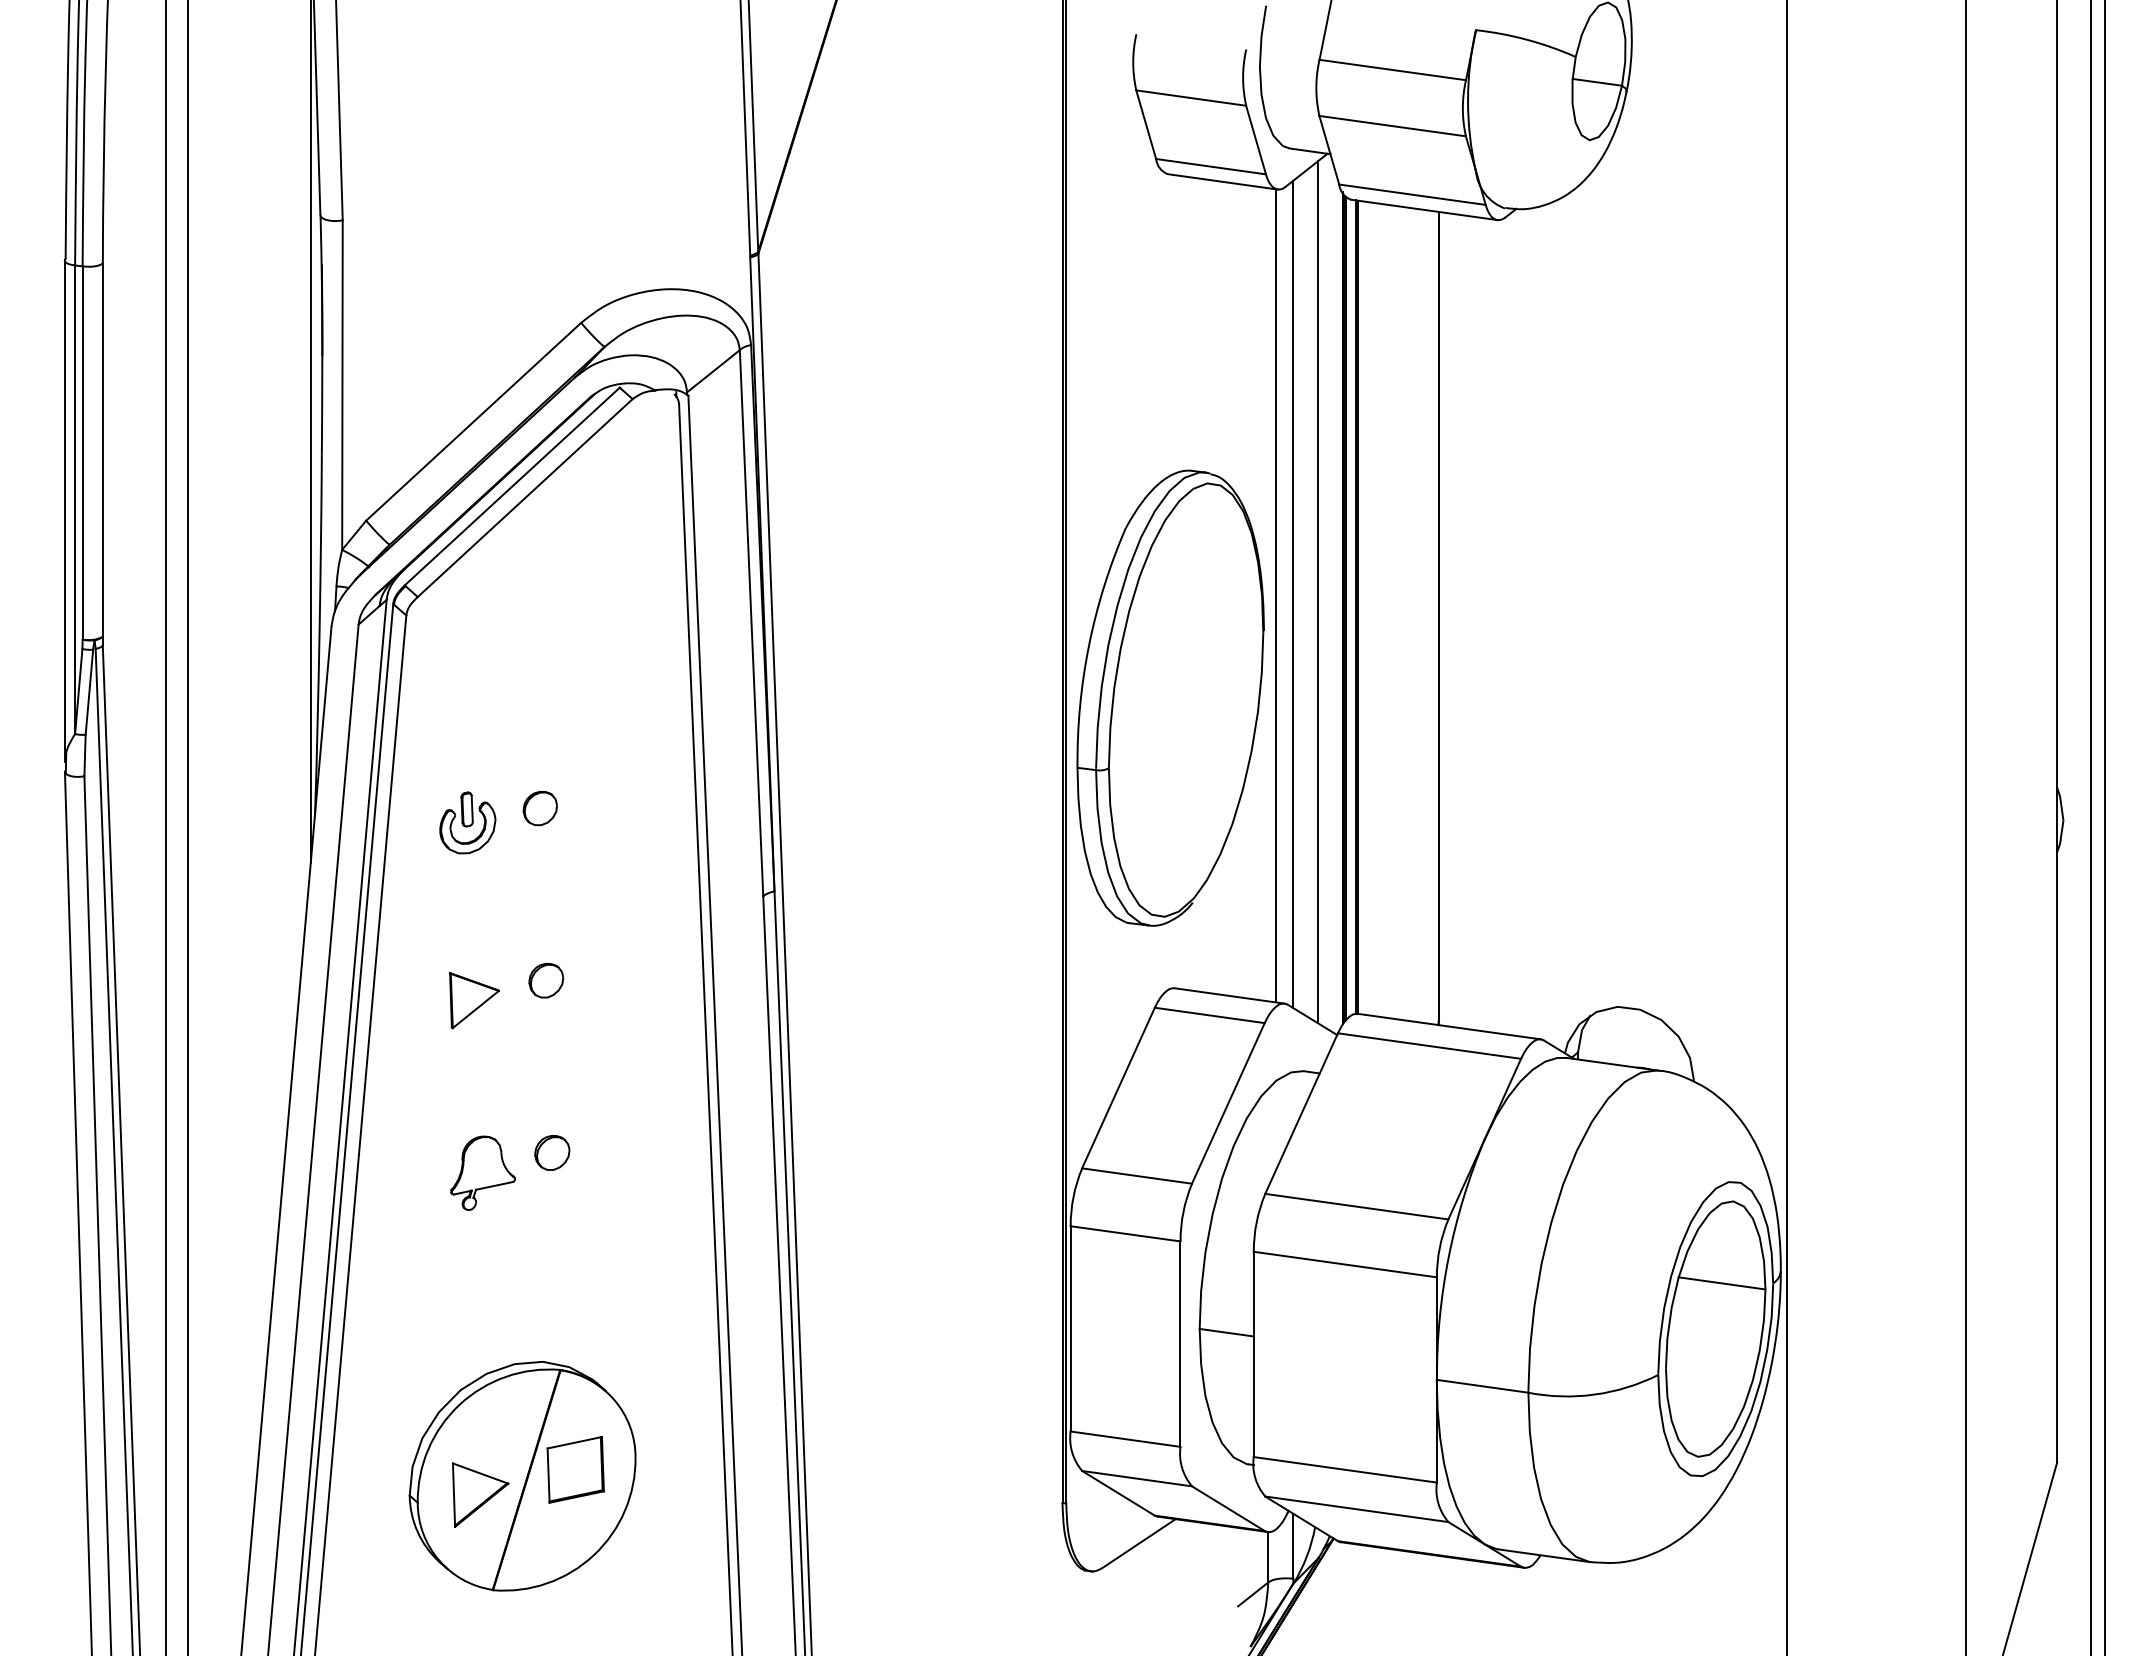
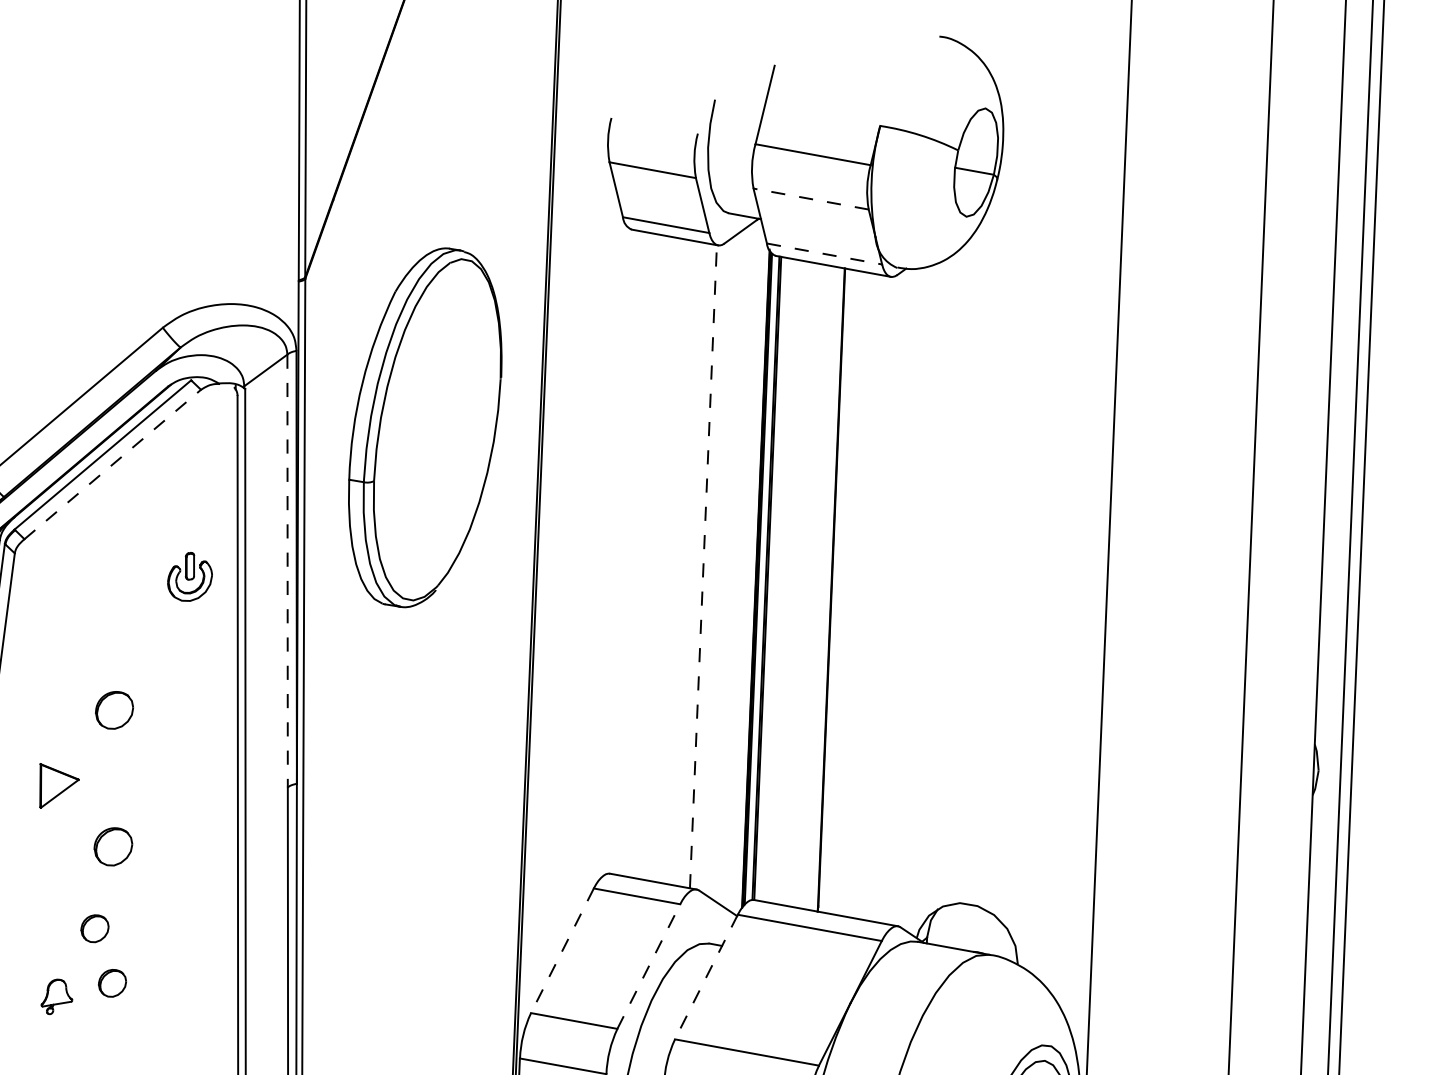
line: (1392, 126) -> (811, 199), solid -> dashed
line: (1412, 194) -> (824, 253), solid -> dashed
line: (525, 497) -> (113, 464), solid -> dashed
line: (1318, 592) -> (737, 565), removed
line: (1293, 594) -> (717, 566), removed
line: (1276, 595) -> (703, 566), solid -> dashed
line: (751, 623) -> (287, 571), solid -> dashed
part: (1170, 697) -> (425, 427), moved
part: (539, 808) -> (113, 710), size x1.4
part: (467, 822) -> (189, 576), moved
part: (546, 980) -> (113, 846), size x1.4
part: (474, 1000) -> (59, 786), moved
part: (527, 1084) -> (95, 928), added
line: (1118, 1088) -> (562, 951), solid -> dashed
line: (1228, 1102) -> (648, 965), solid -> dashed
line: (1301, 1114) -> (706, 977), solid -> dashed
part: (483, 1172) -> (57, 996), size x0.6

